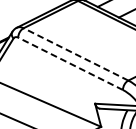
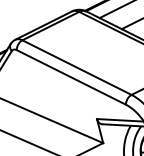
line: (75, 54) -> (76, 67), dashed -> solid
line: (69, 63) -> (70, 77), dashed -> solid

